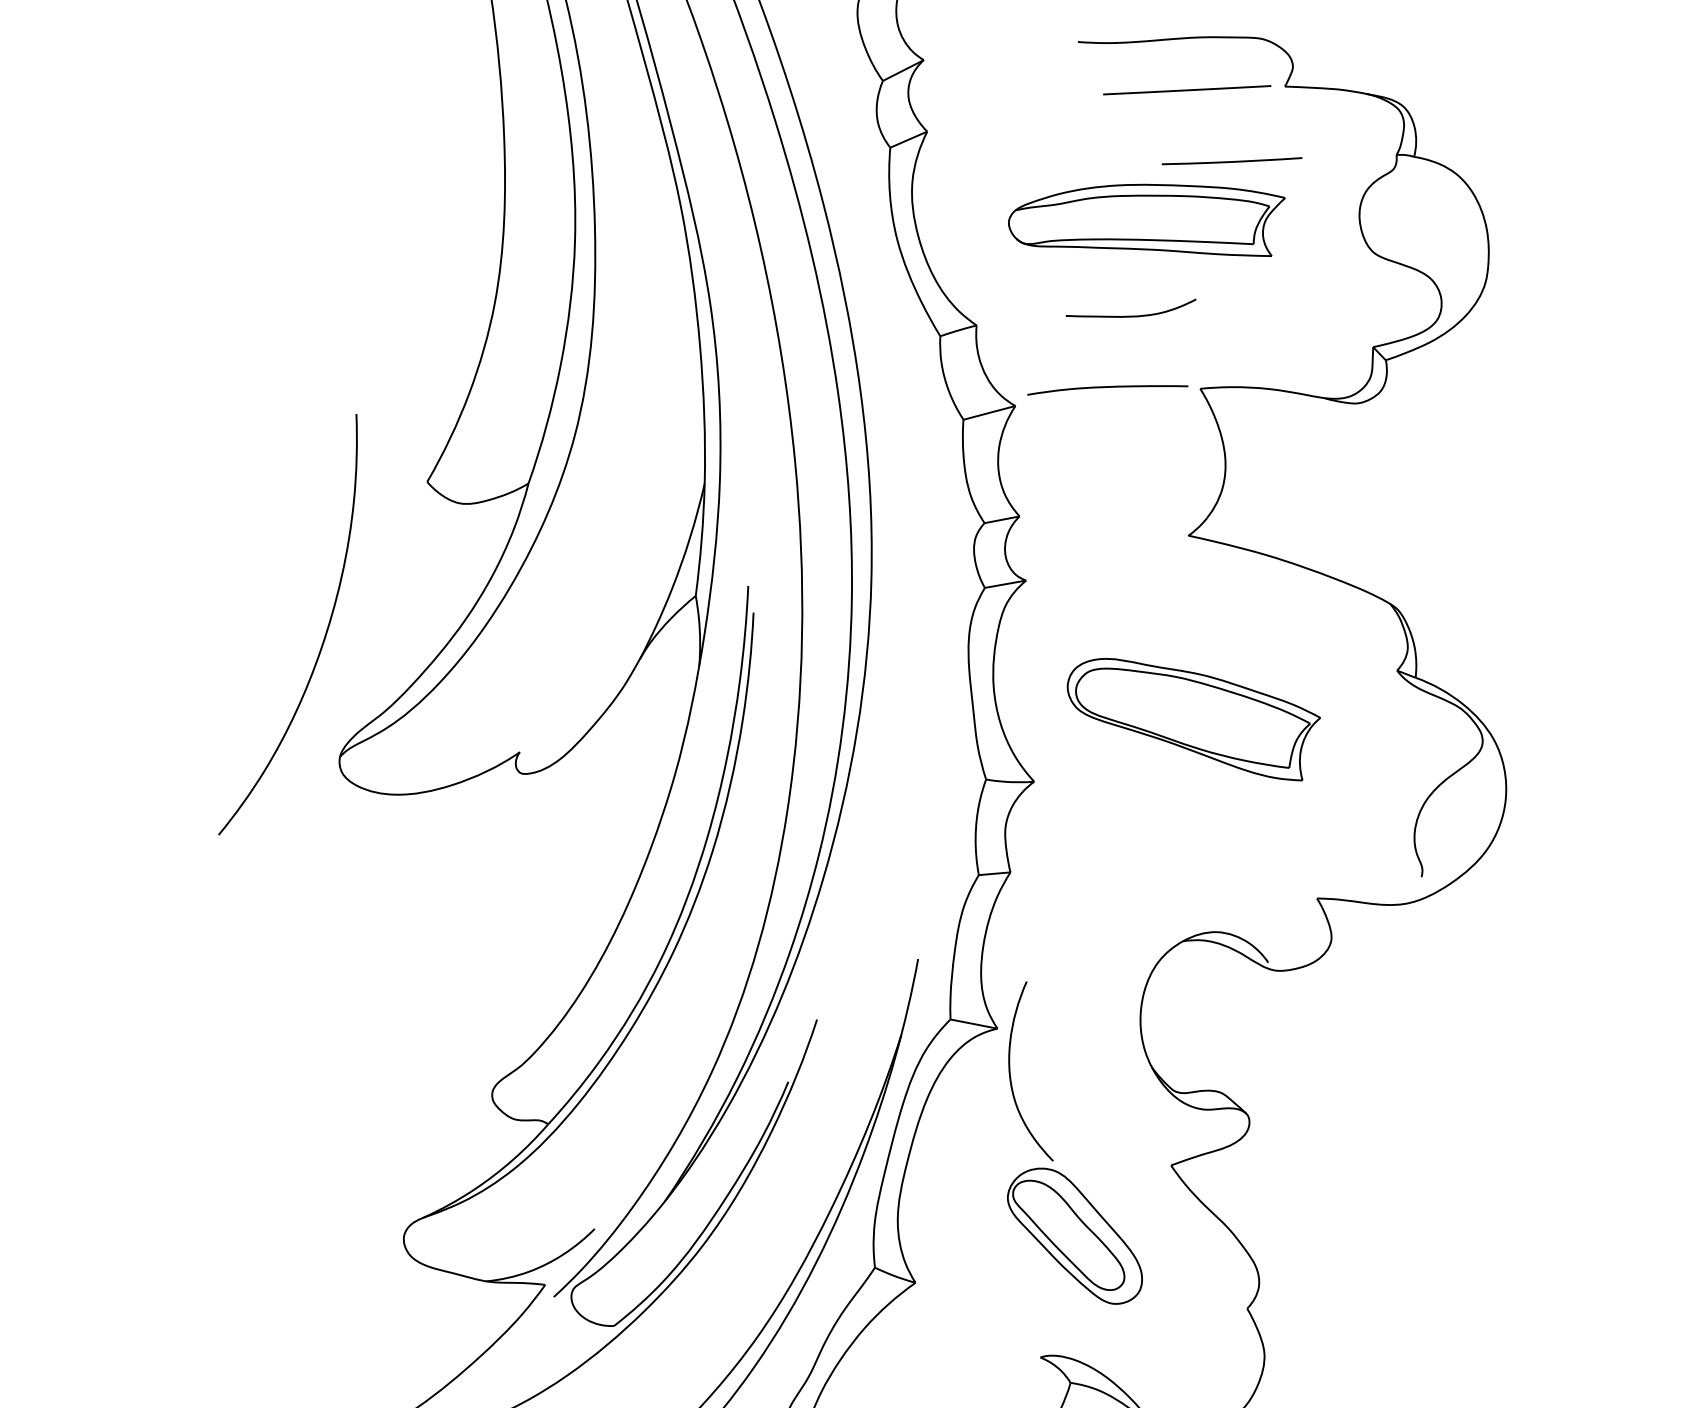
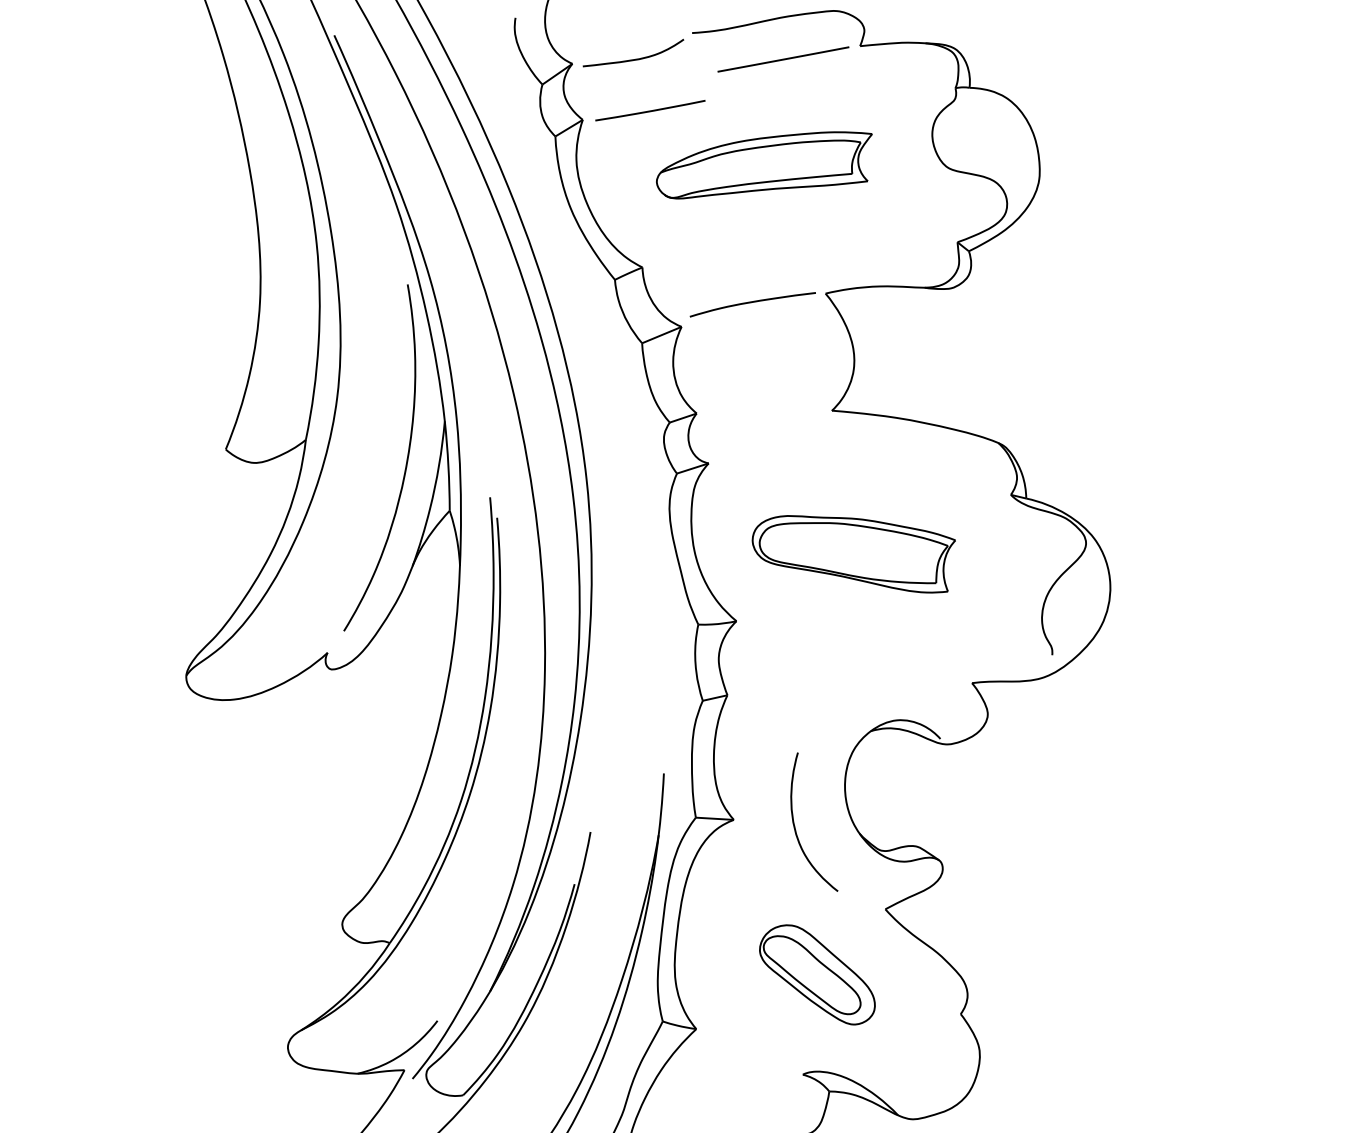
line: (1232, 160) -> (650, 110), moved
curve: (1132, 314) -> (635, 58), moved
curve: (323, 637) -> (405, 464), moved
curve: (1011, 1073) -> (795, 826), moved

